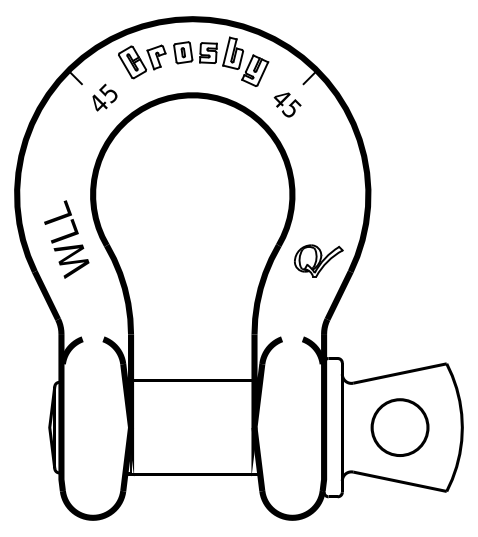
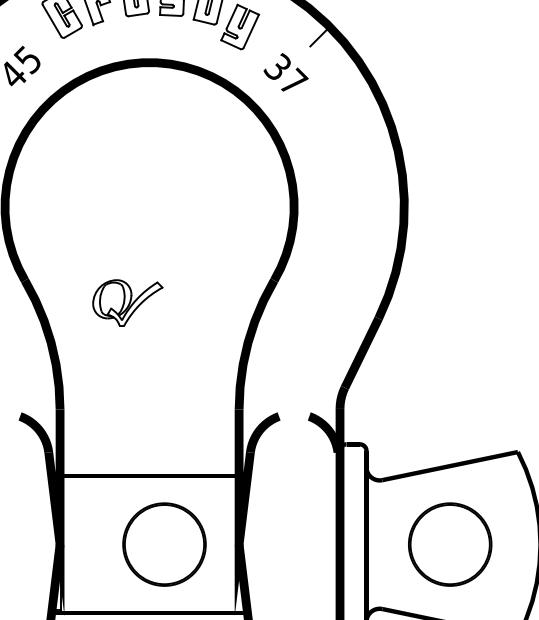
text: (286, 102) -> (285, 73), 45 -> 37
part: (318, 260) -> (127, 302), moved
part: (202, 427) -> (163, 544), added

